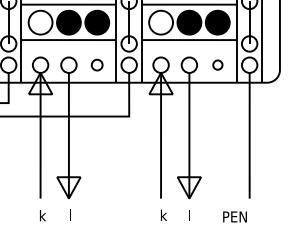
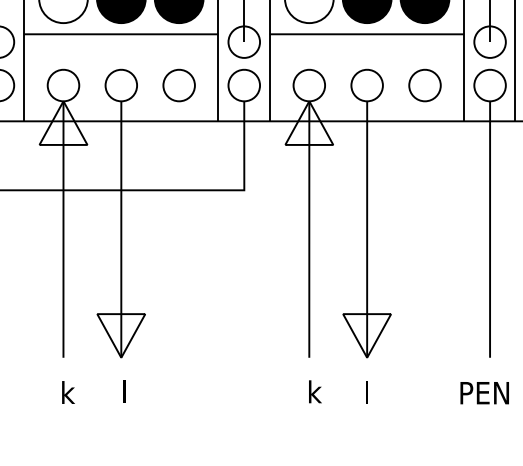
part: (96, 64) -> (177, 84), size x1.43
part: (217, 64) -> (424, 84), size x1.67
text: (234, 216) -> (483, 392), moved

